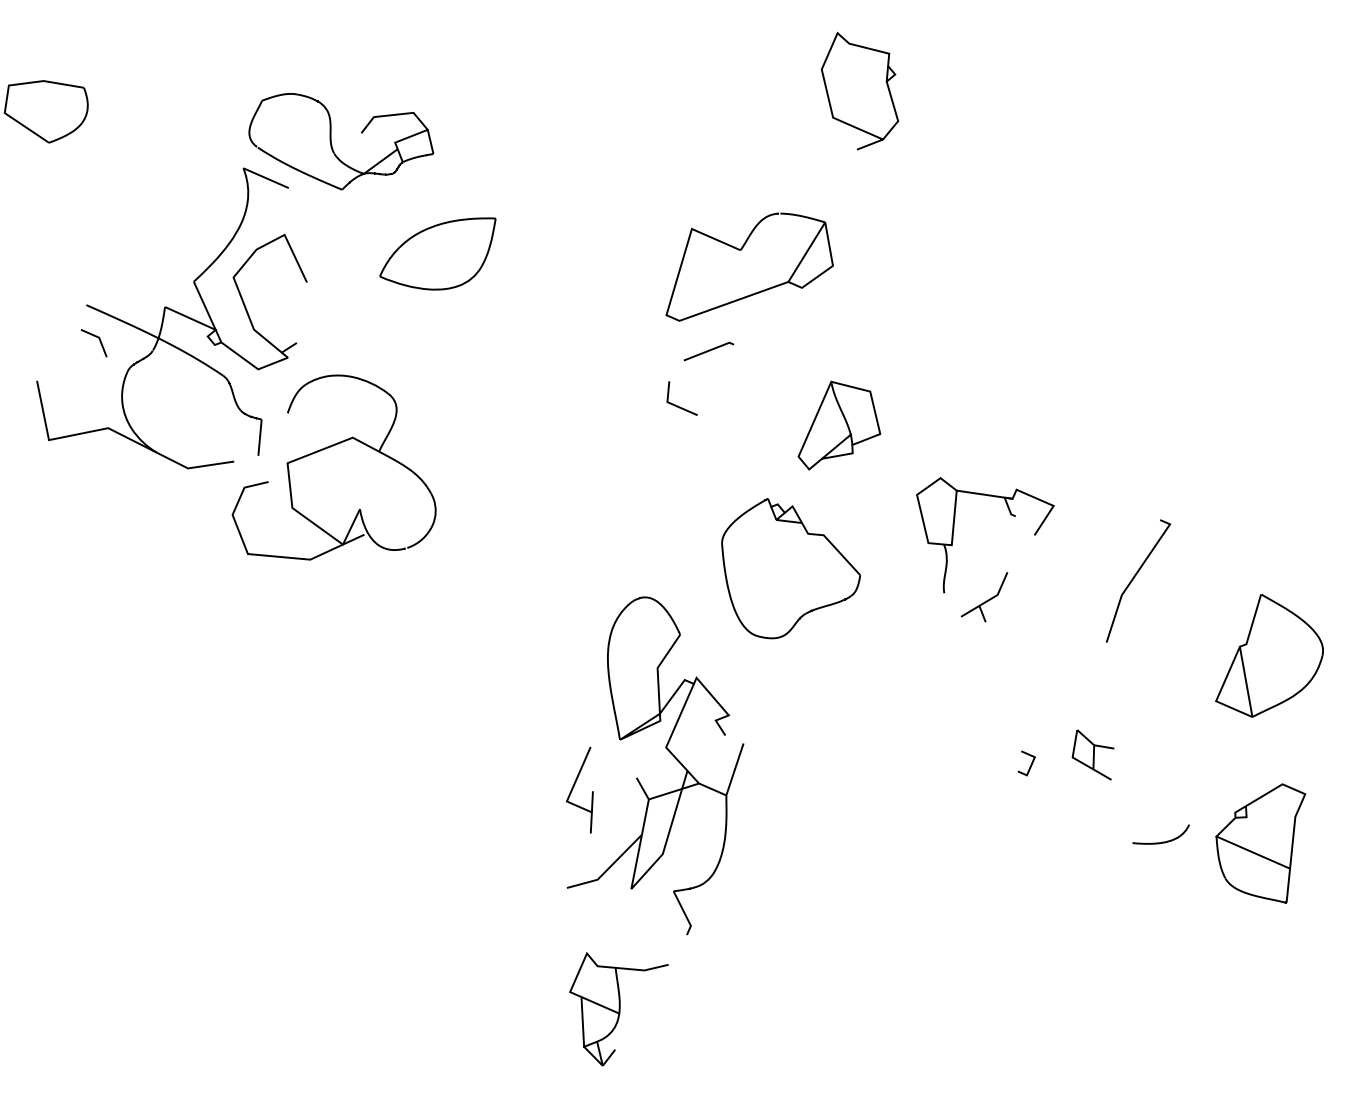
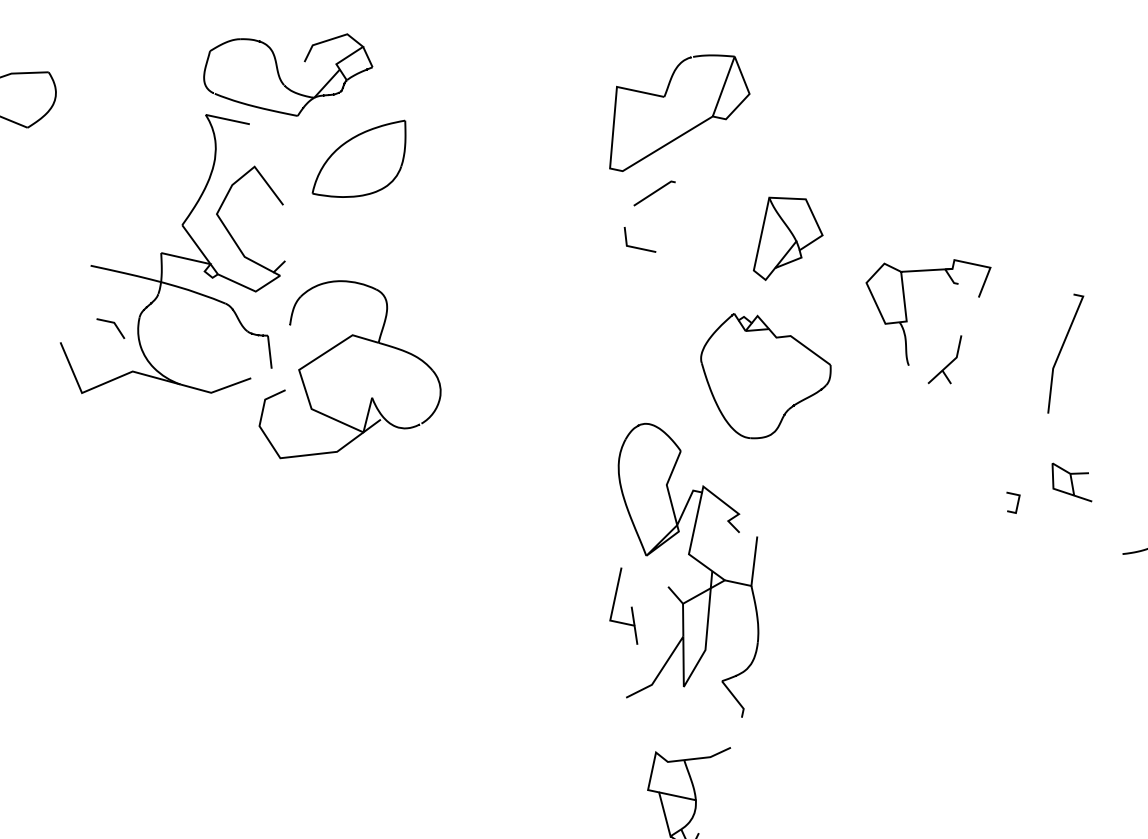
part: (437, 253) -> (359, 162), moved
line: (95, 337) -> (110, 323), moved
line: (1135, 577) -> (1062, 350), moved

